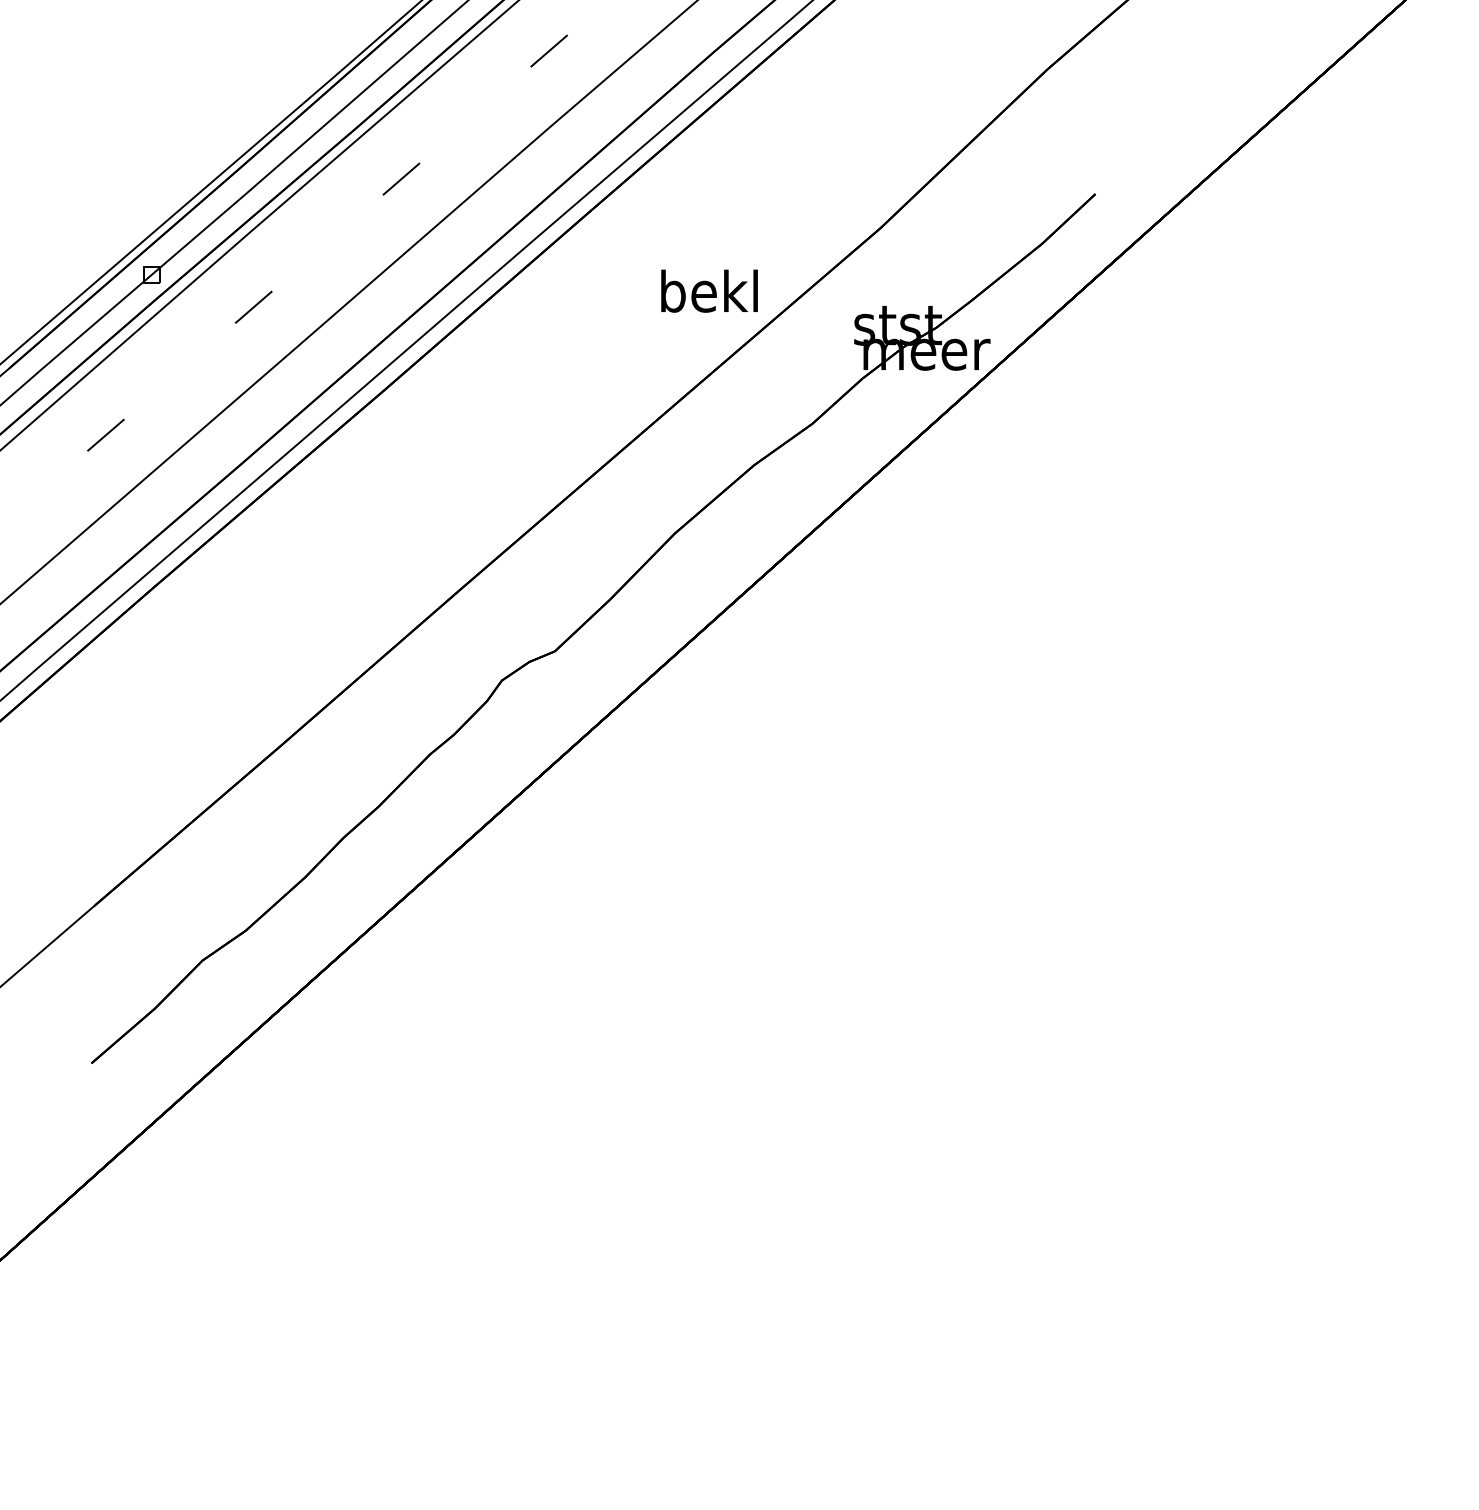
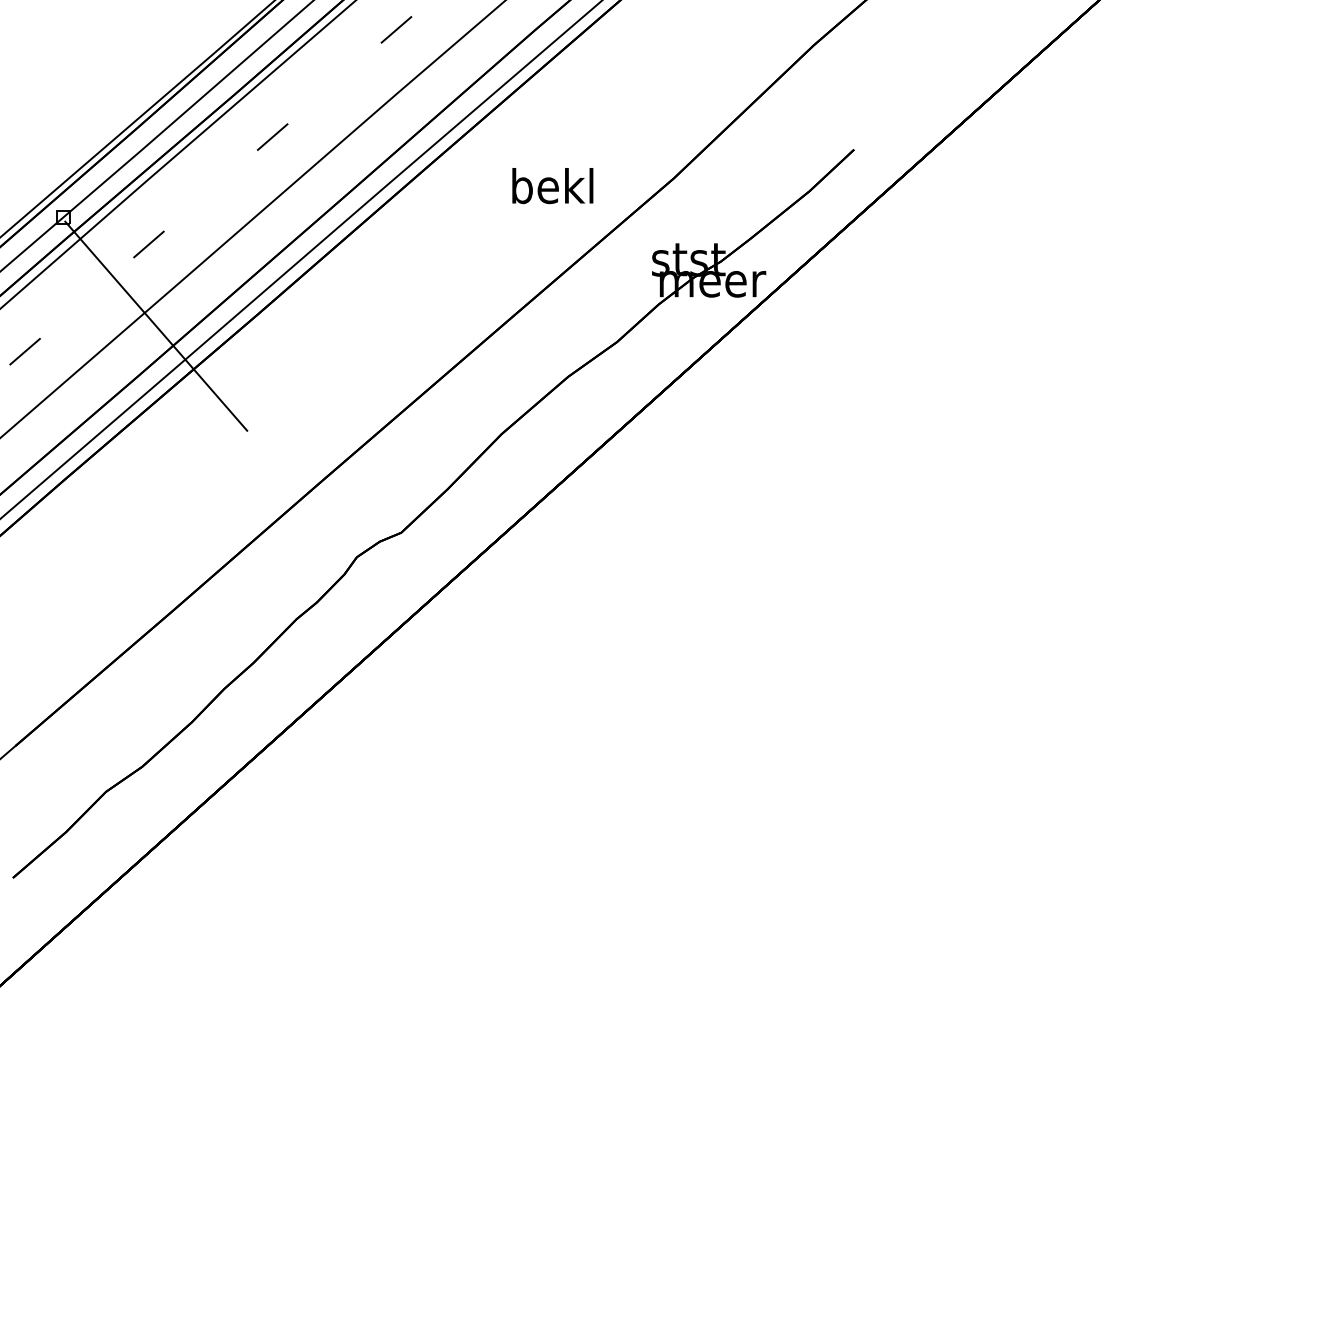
text: (709, 291) -> (552, 186), moved
line: (262, 403) -> (156, 325), added

